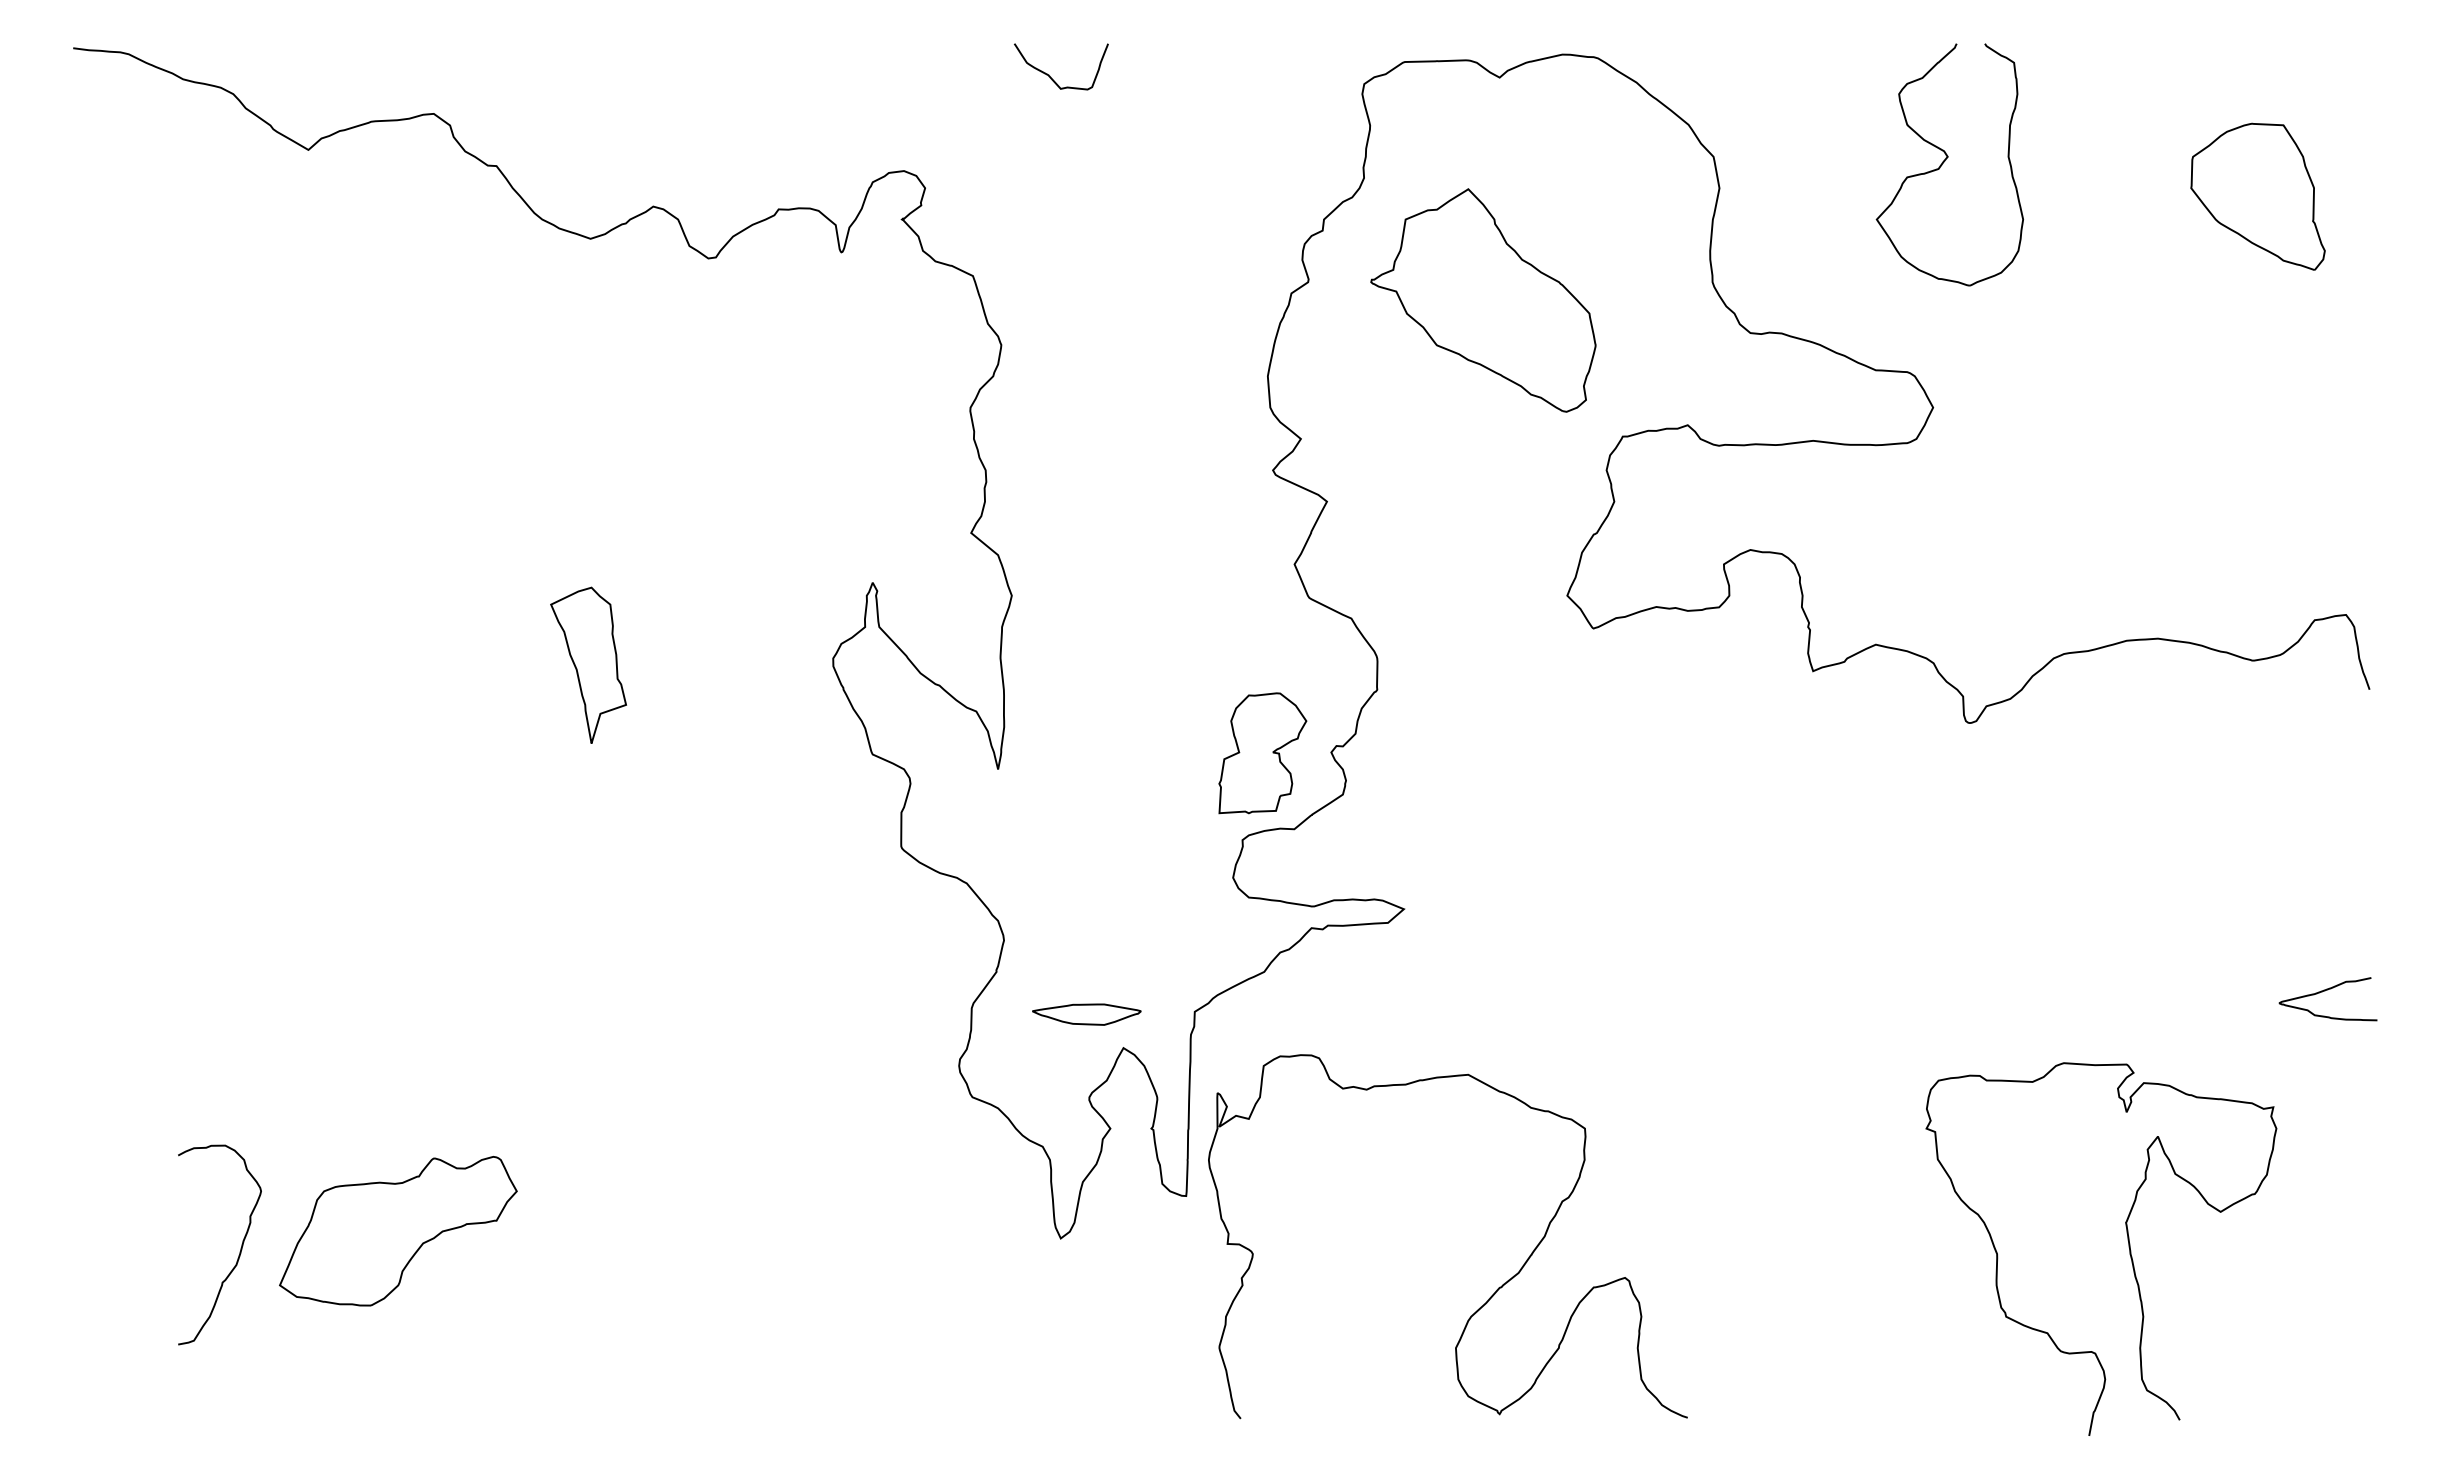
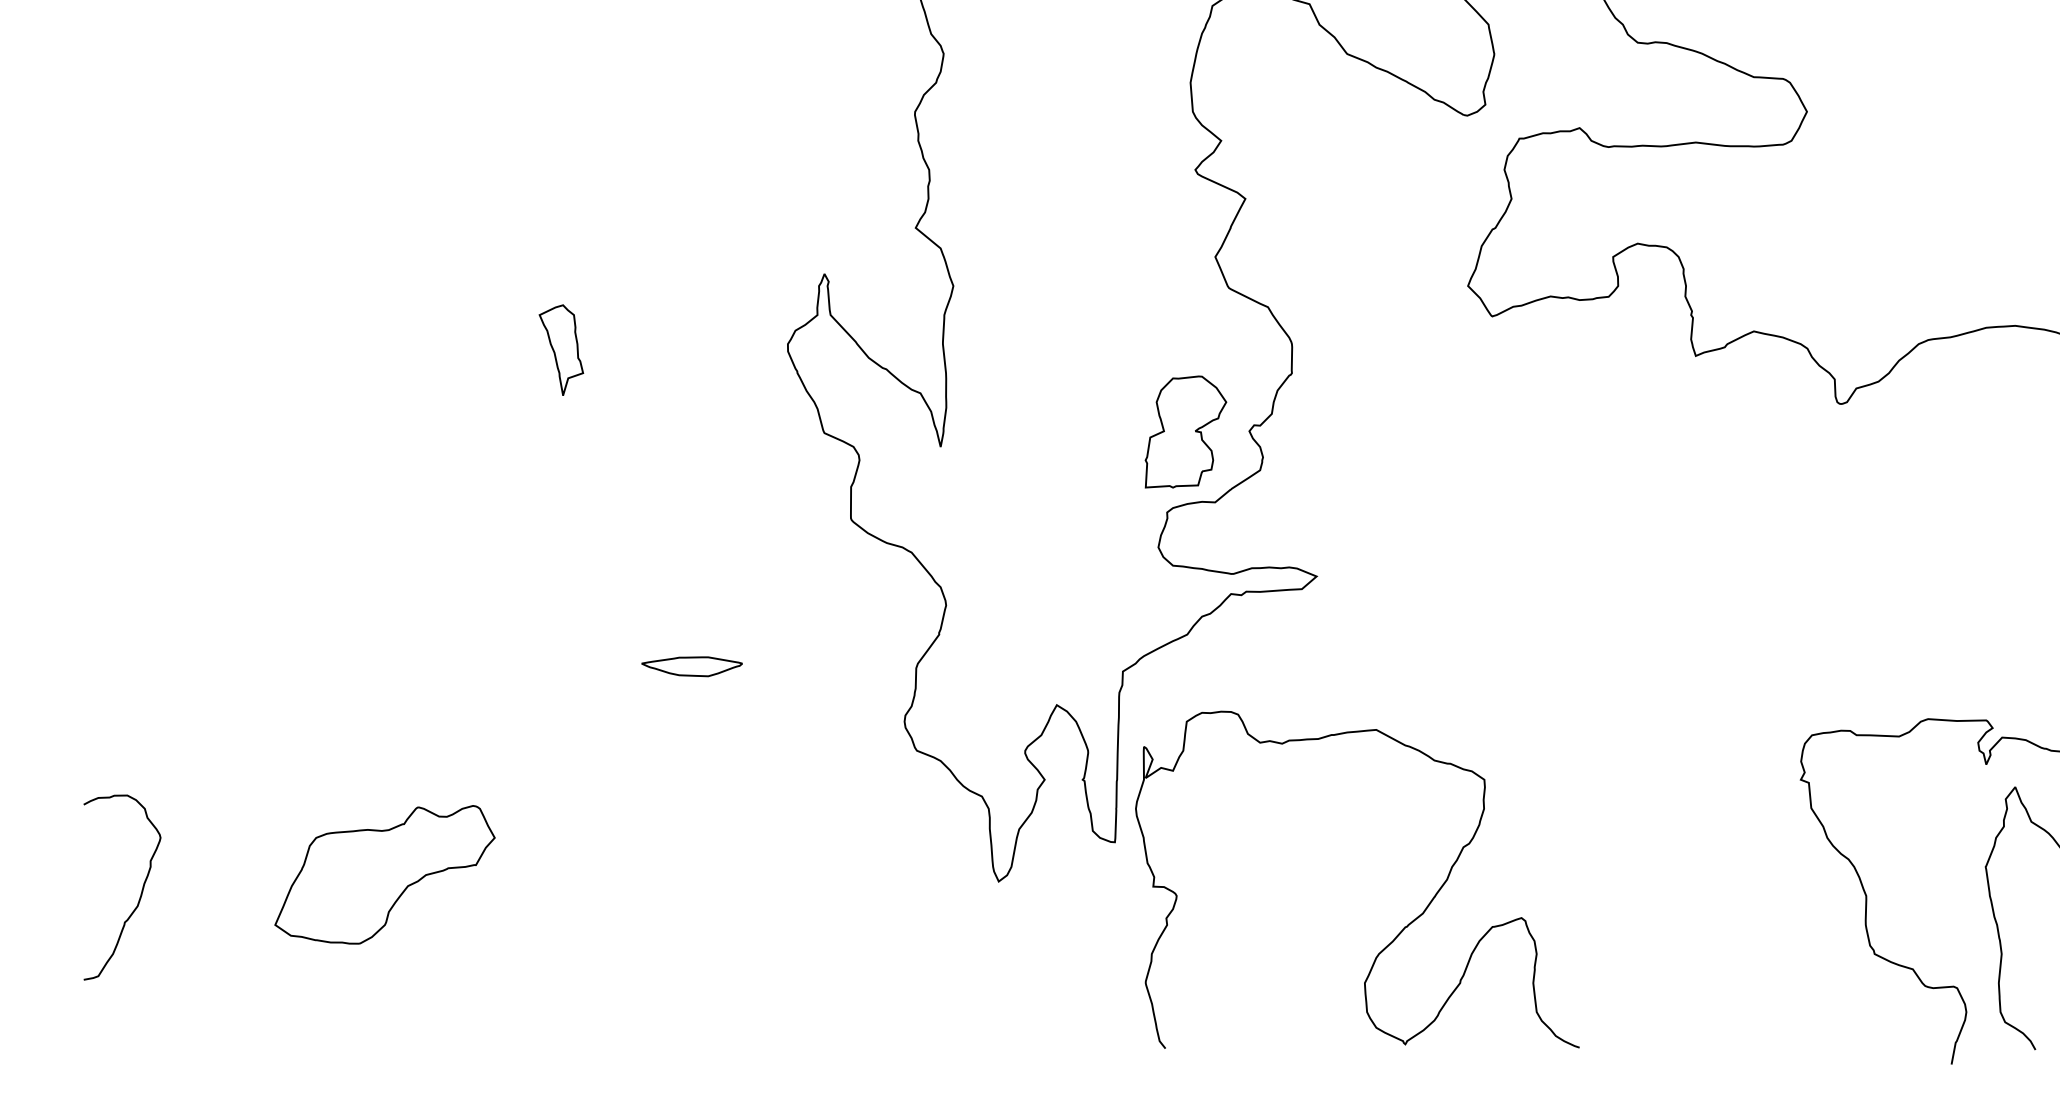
part: (588, 664) -> (561, 349), size x0.62
part: (1086, 1014) -> (691, 666), moved
curve: (239, 1251) -> (140, 893), moved

